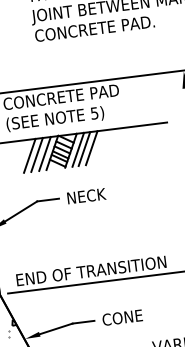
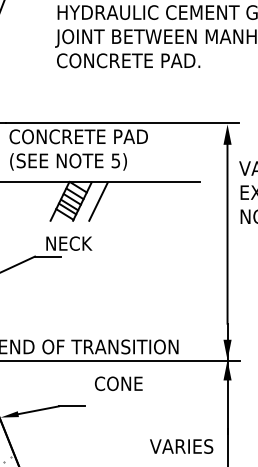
line: (91, 148) -> (107, 201), removed
line: (77, 149) -> (90, 201), removed
line: (44, 153) -> (50, 201), removed
line: (36, 154) -> (41, 201), removed
line: (29, 155) -> (32, 201), removed
text: (86, 196) -> (69, 243), moved
text: (122, 317) -> (118, 383), moved

